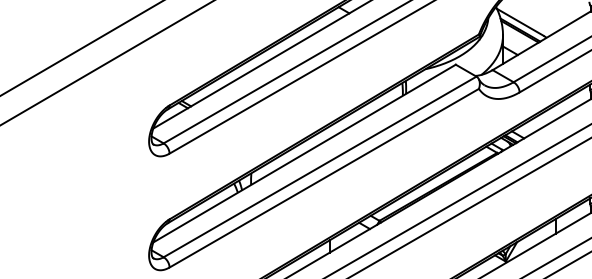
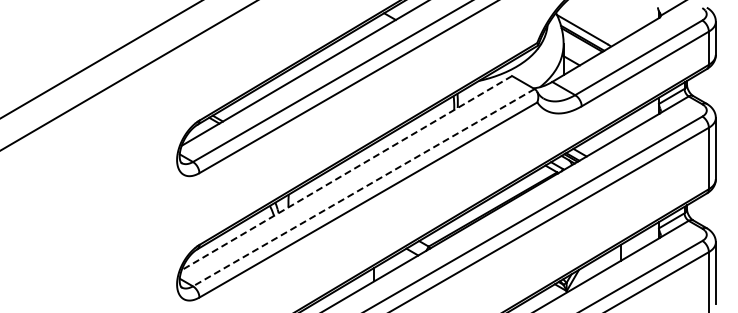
line: (304, 153) -> (346, 173), solid -> dashed
line: (319, 166) -> (363, 187), solid -> dashed

